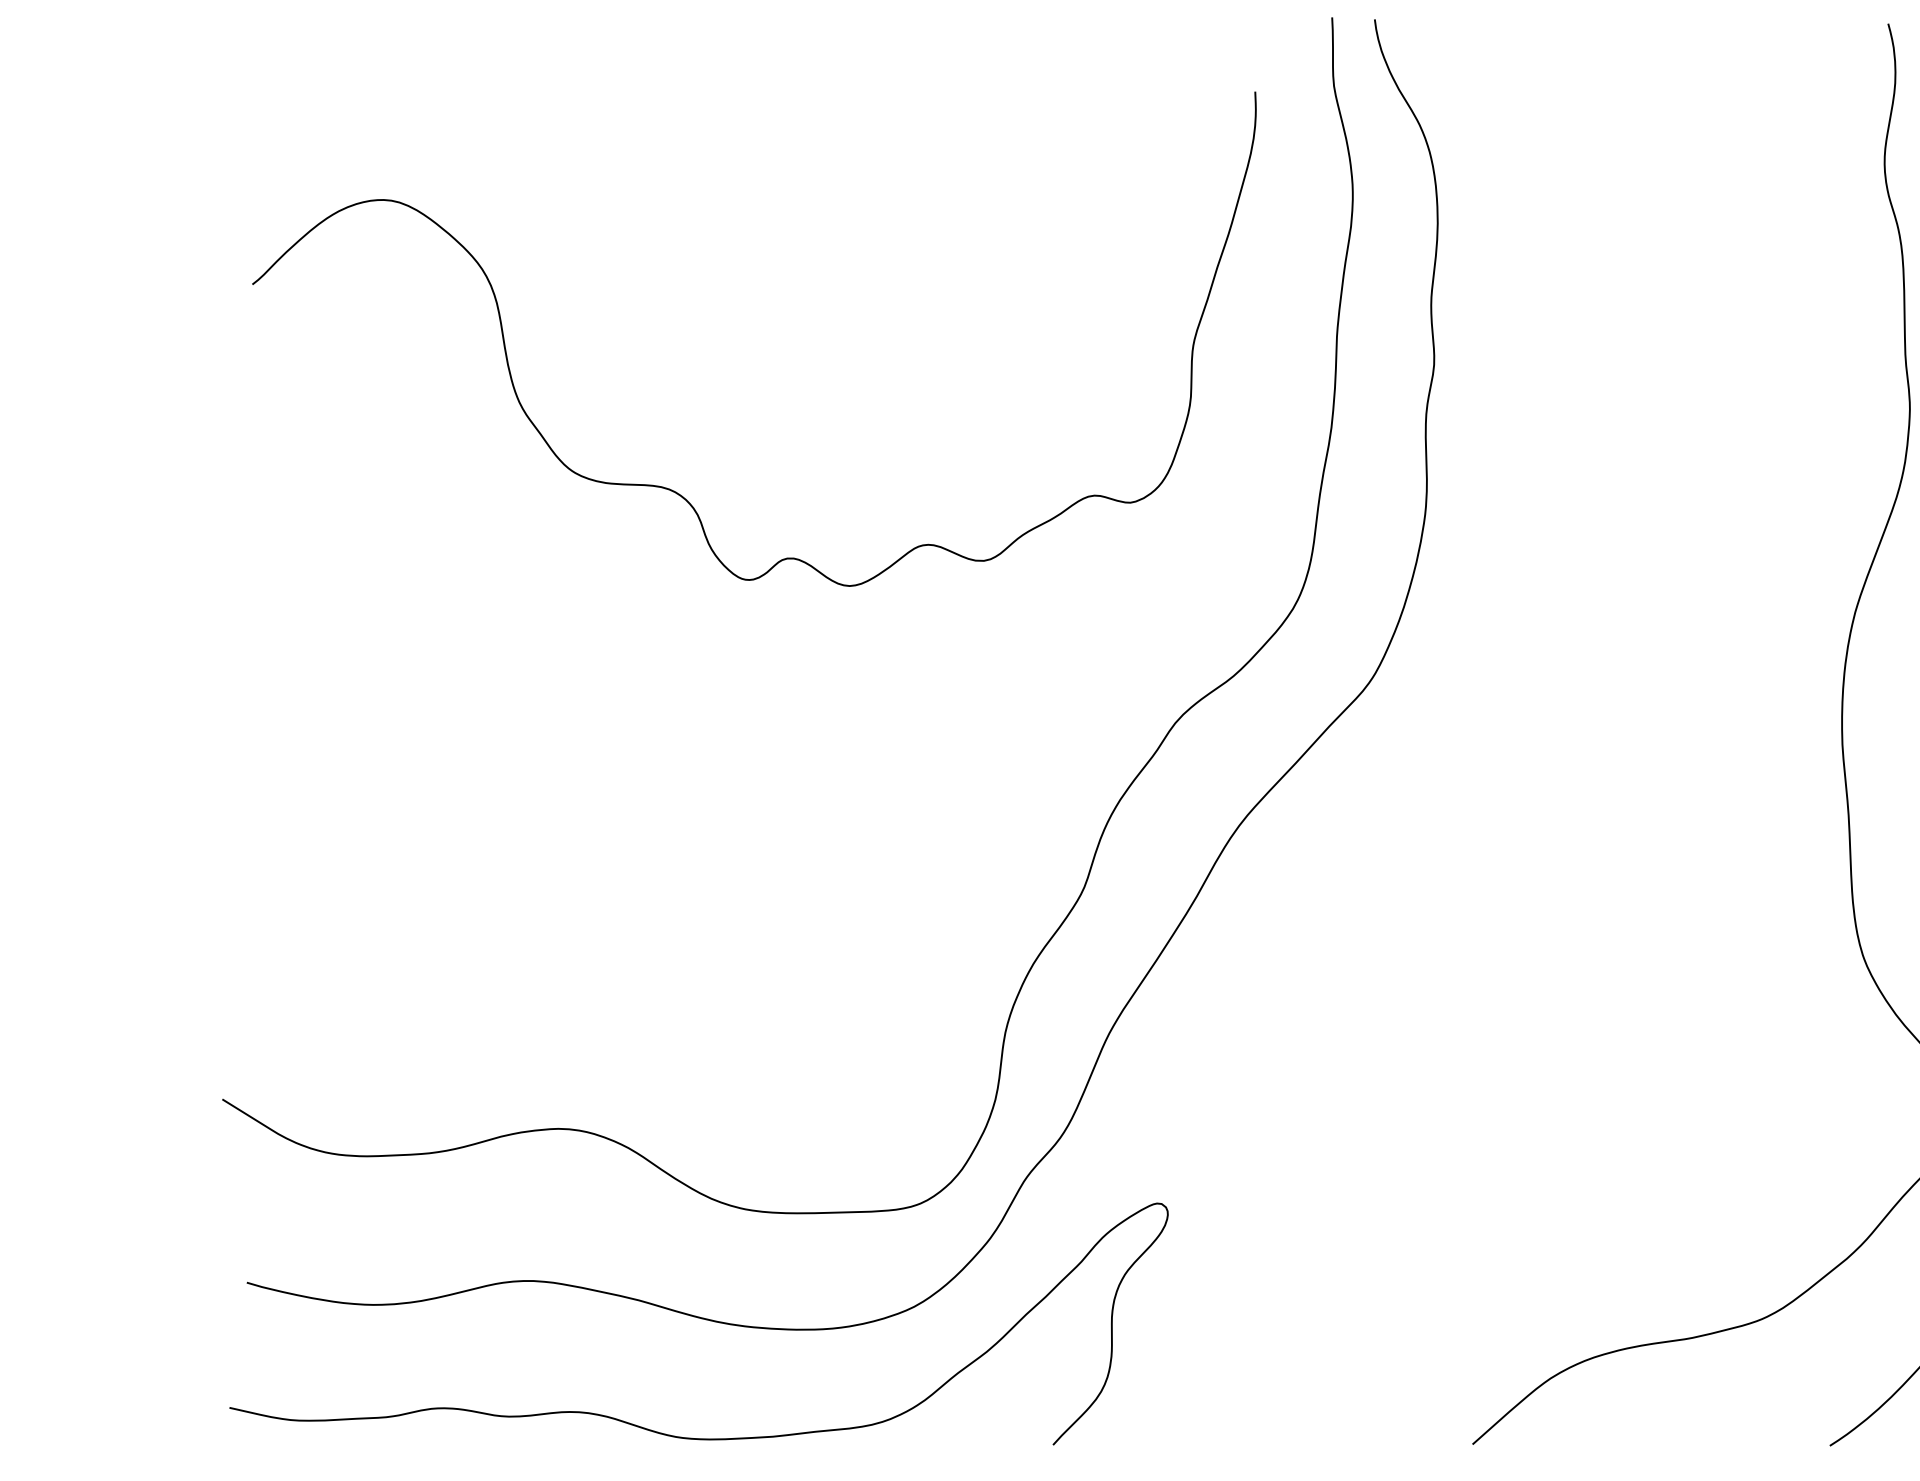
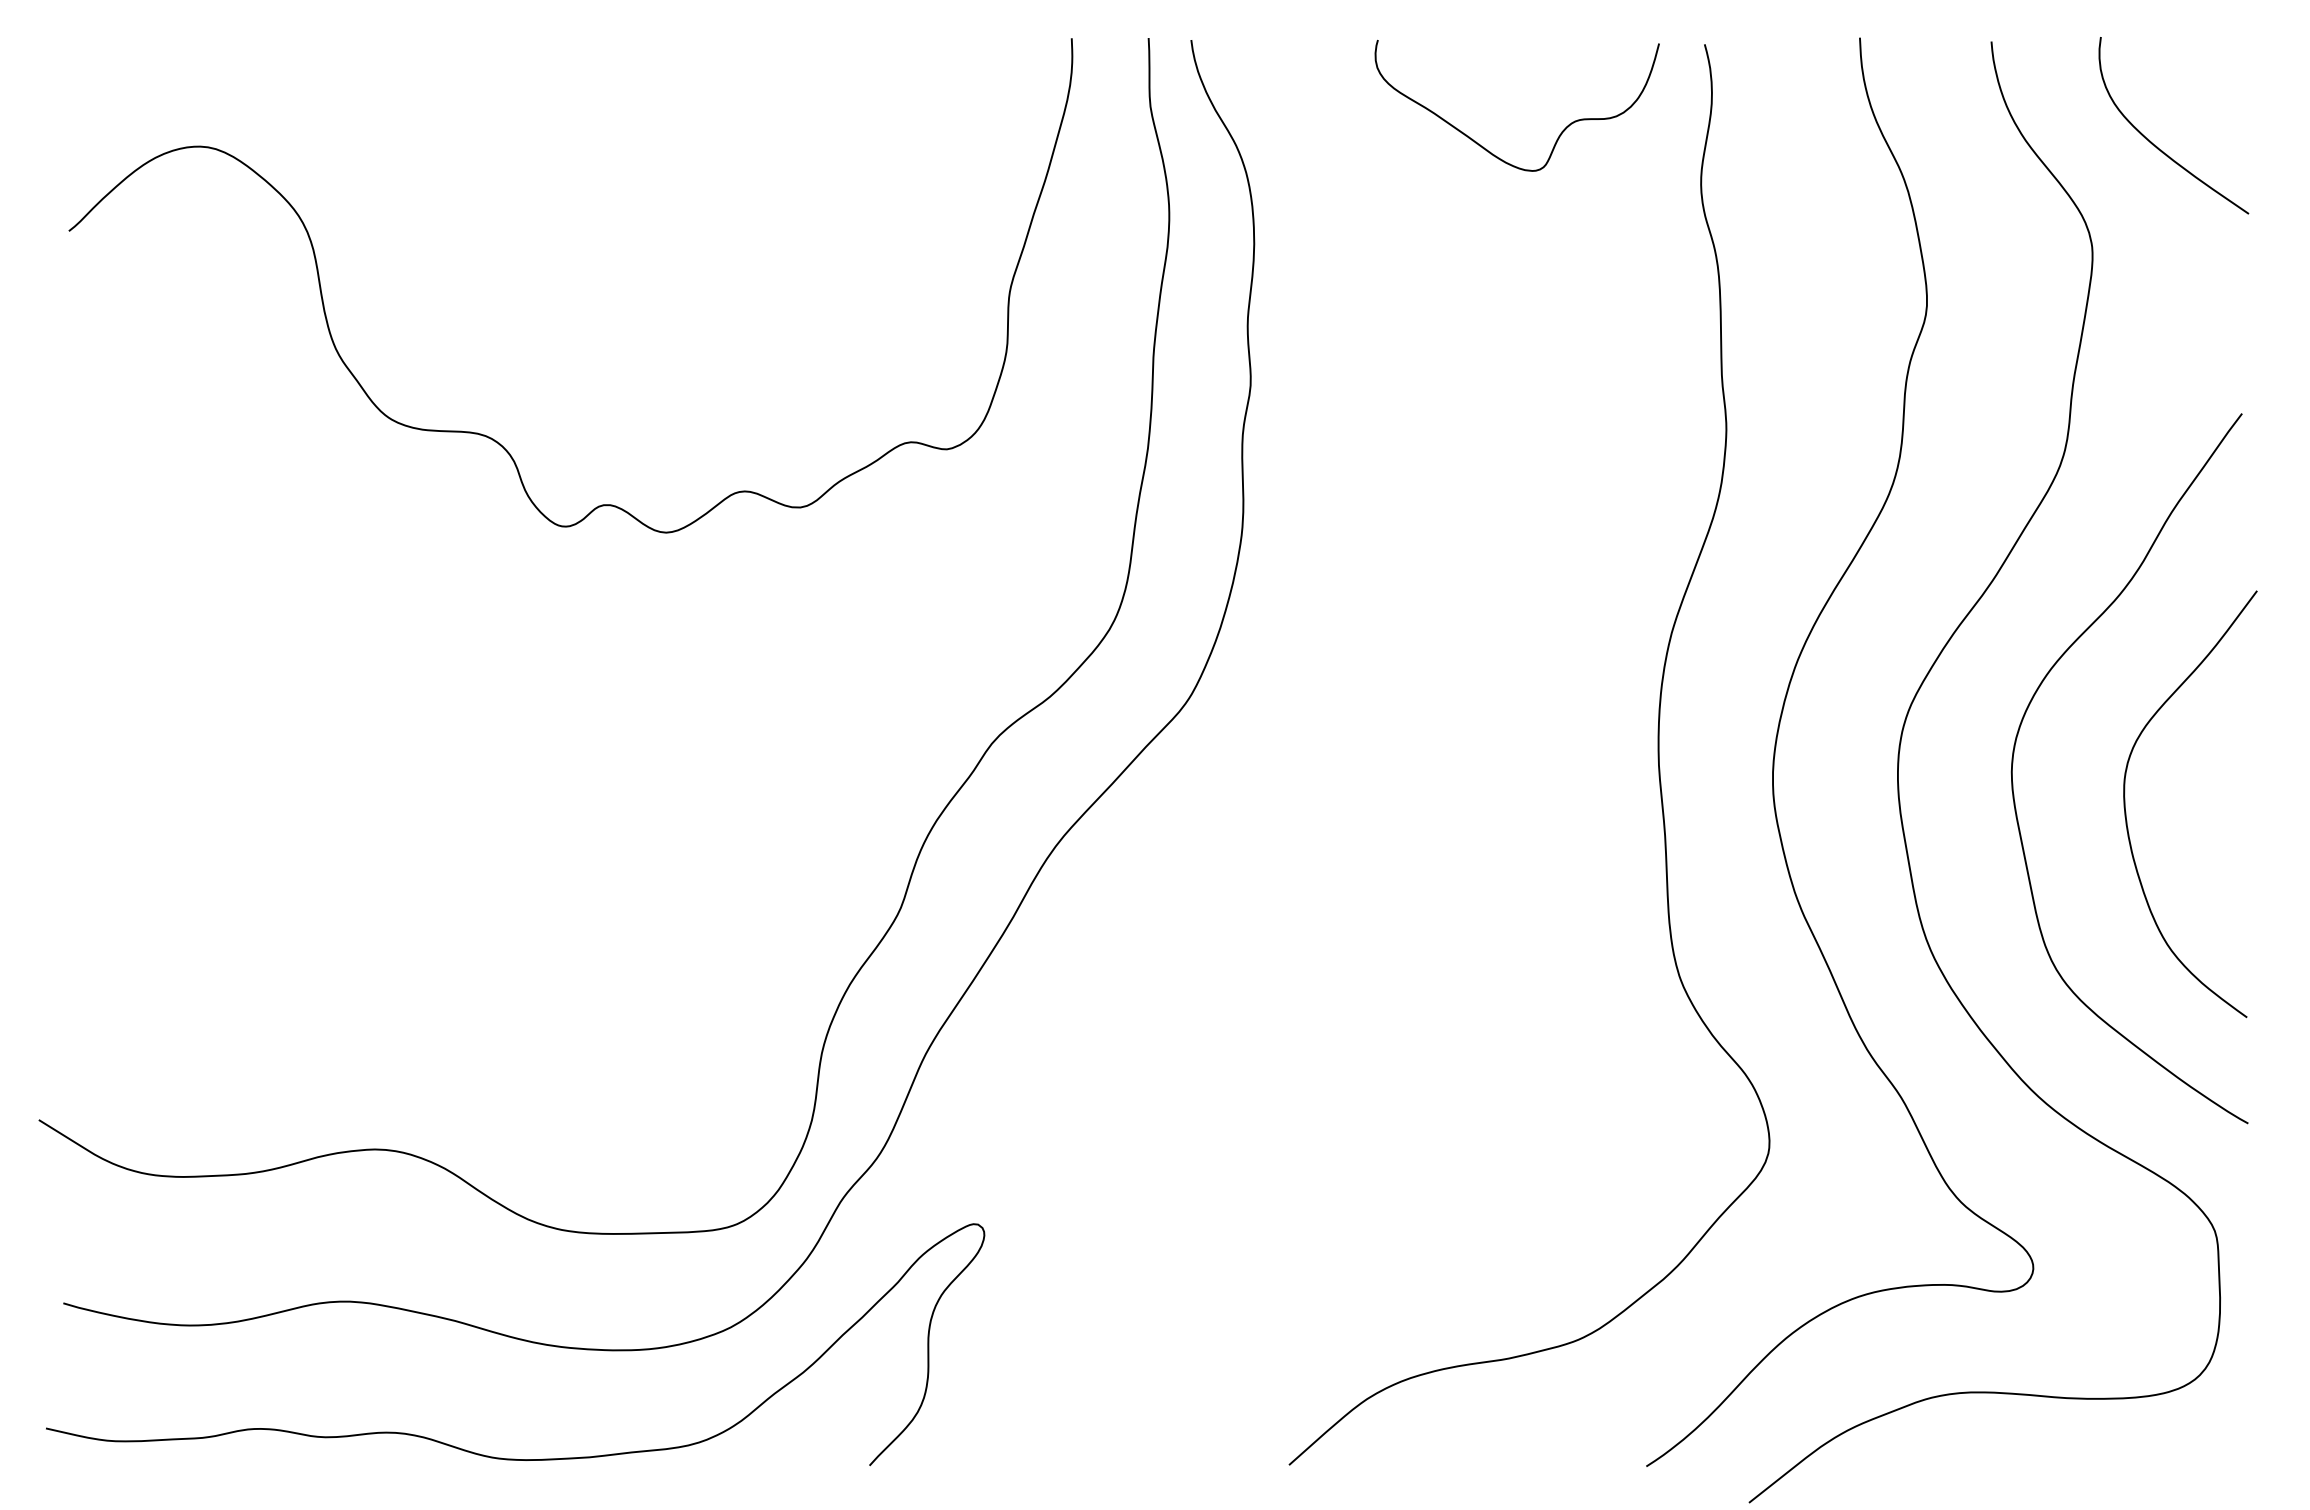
curve: (1743, 113) -> (1559, 134), added
curve: (677, 491) -> (493, 438), moved

